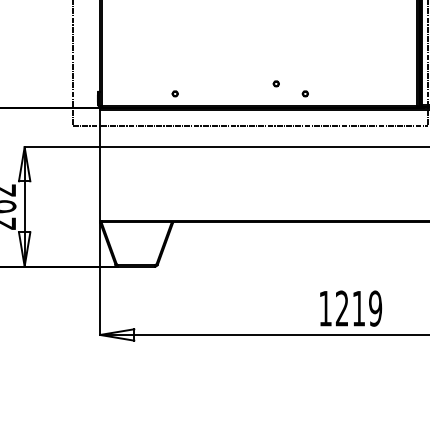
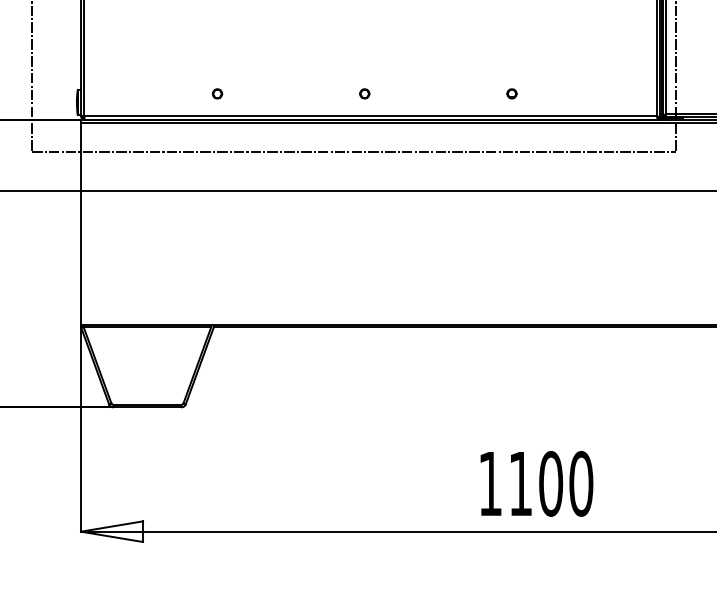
part: (275, 83) -> (363, 93), moved
part: (304, 93) -> (510, 93), moved
text: (358, 308) -> (550, 483), 1219 -> 1100

